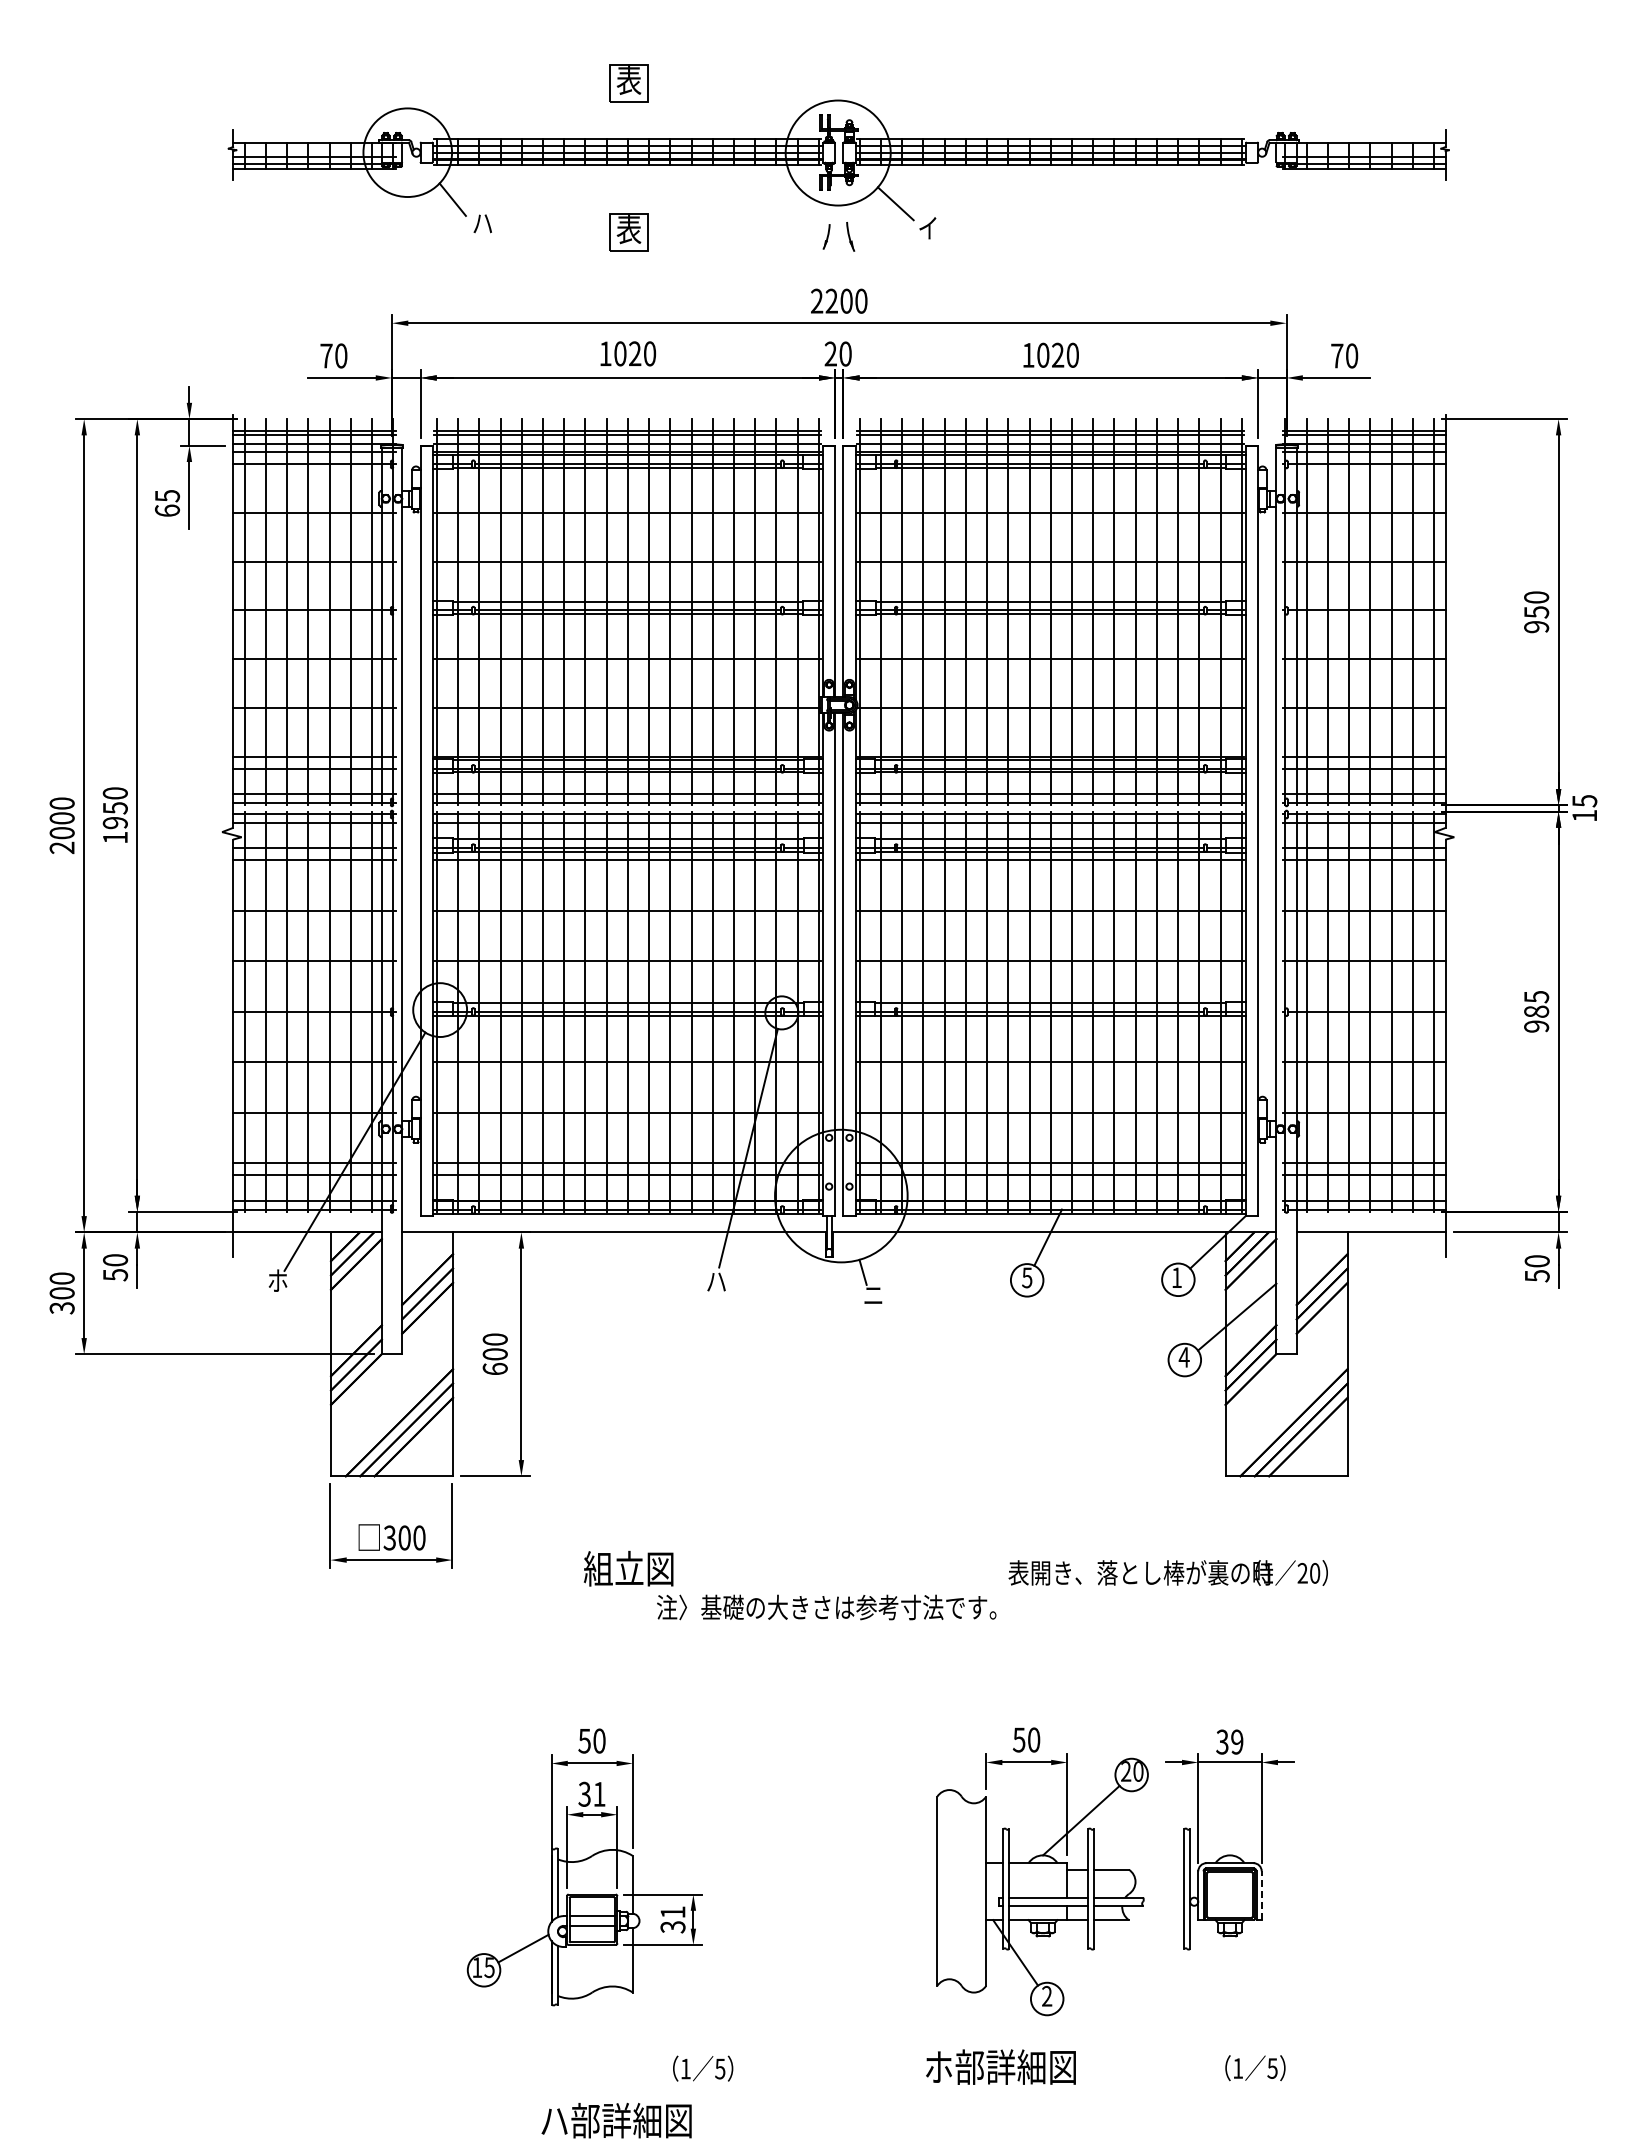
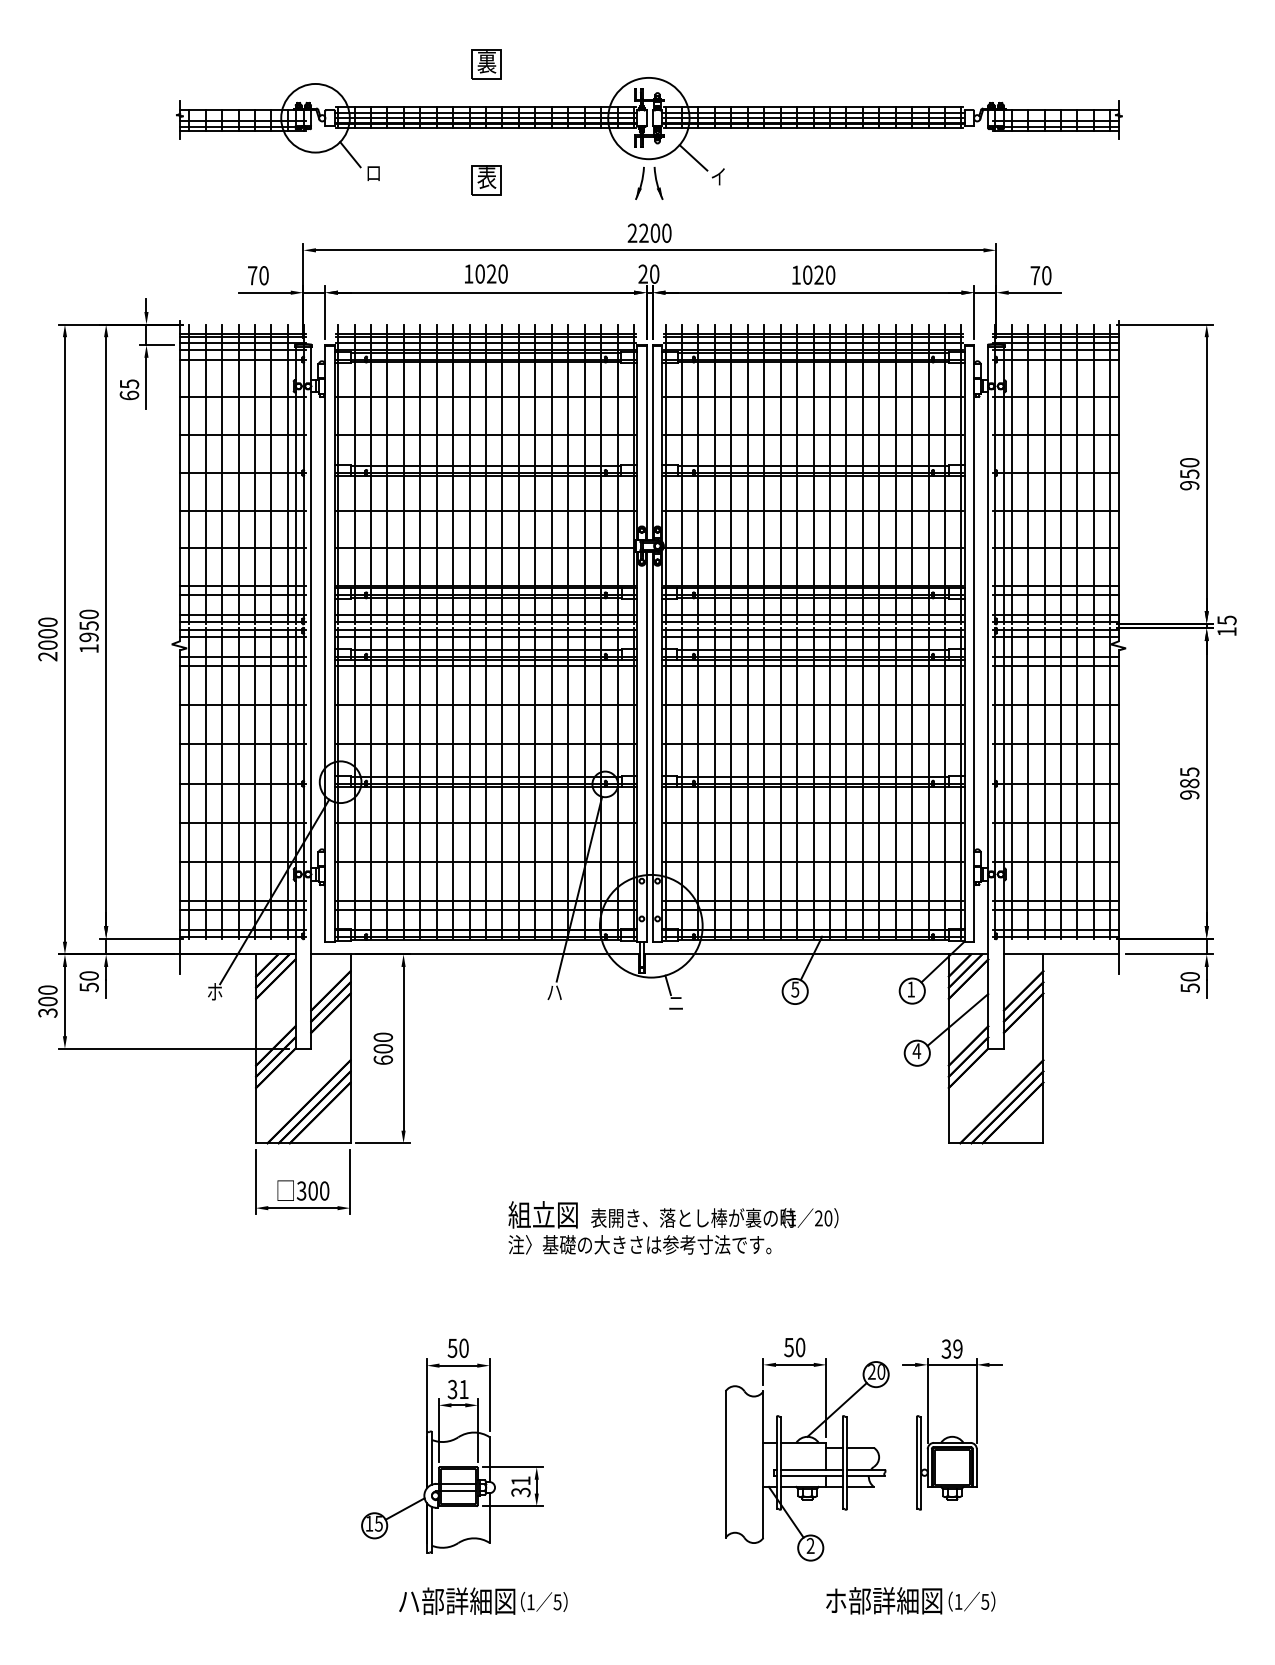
text: (628, 80) -> (486, 62), 表 -> 裏
text: (482, 223) -> (373, 173), ハ -> ロ
part: (826, 236) -> (639, 183), size x1.67
part: (850, 236) -> (658, 183), size x1.43
text: (628, 1568) -> (543, 1214), moved
text: (1167, 1572) -> (714, 1217), moved
line: (1261, 1895) -> (976, 1467), dashed -> solid
text: (1000, 2066) -> (883, 1600), moved
text: (616, 2120) -> (457, 1601), moved

